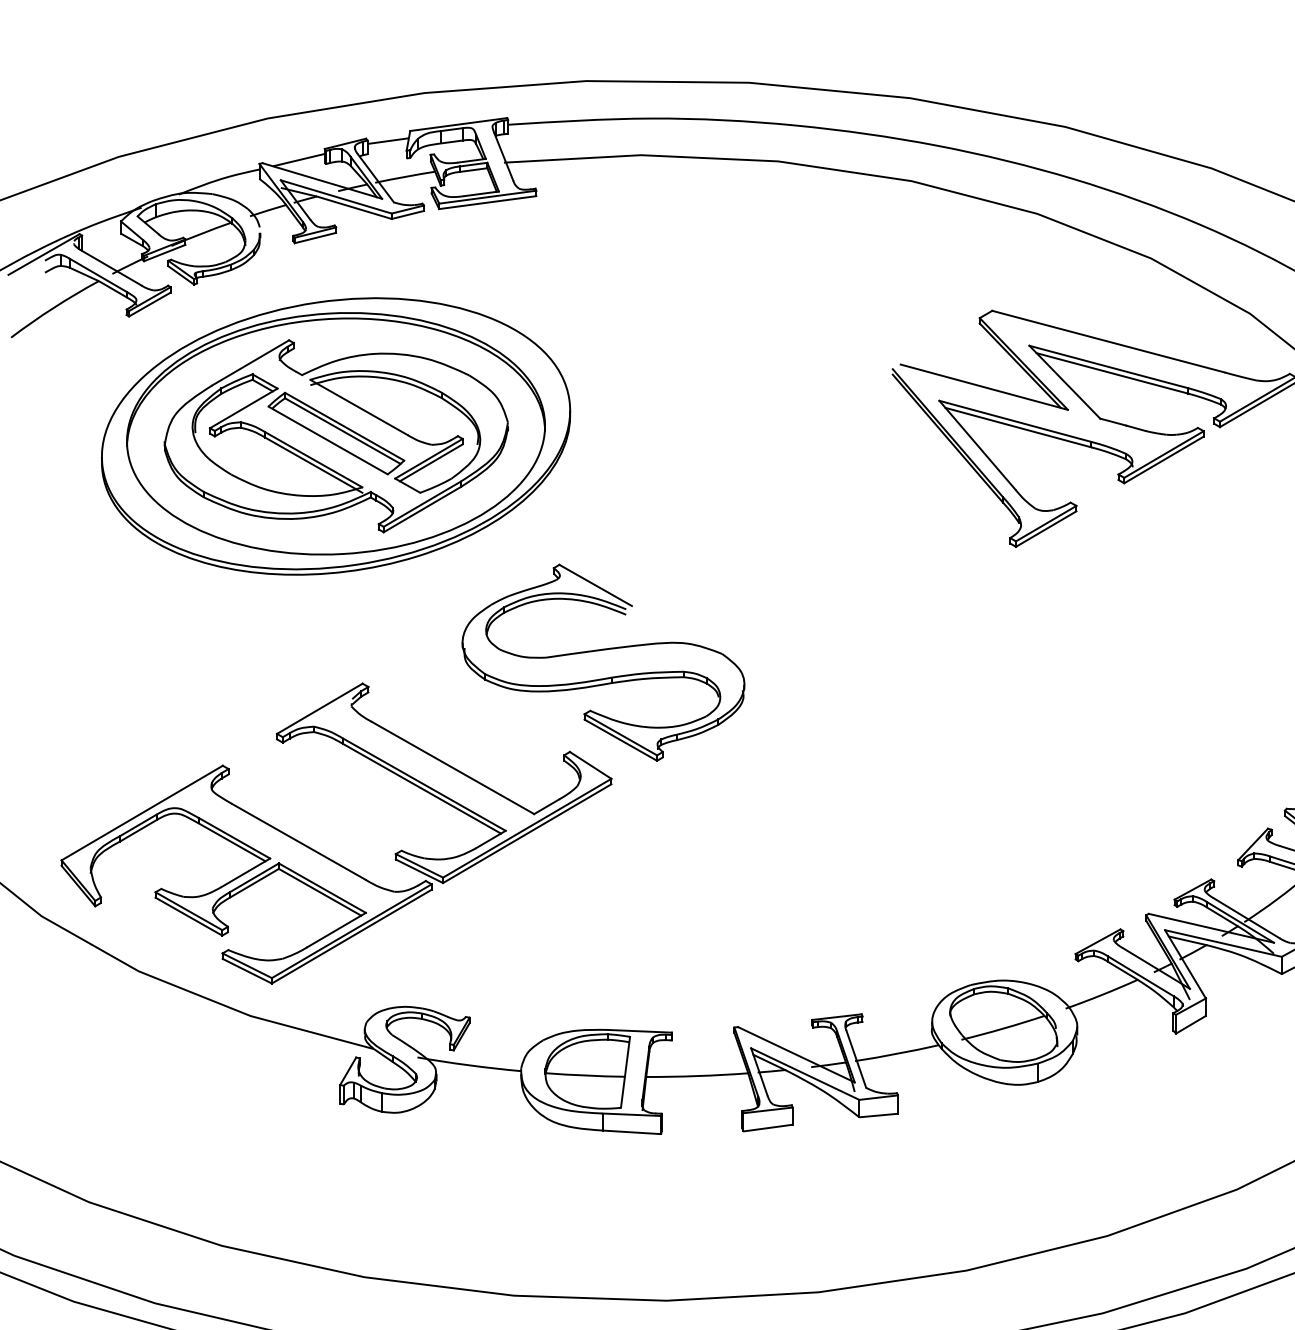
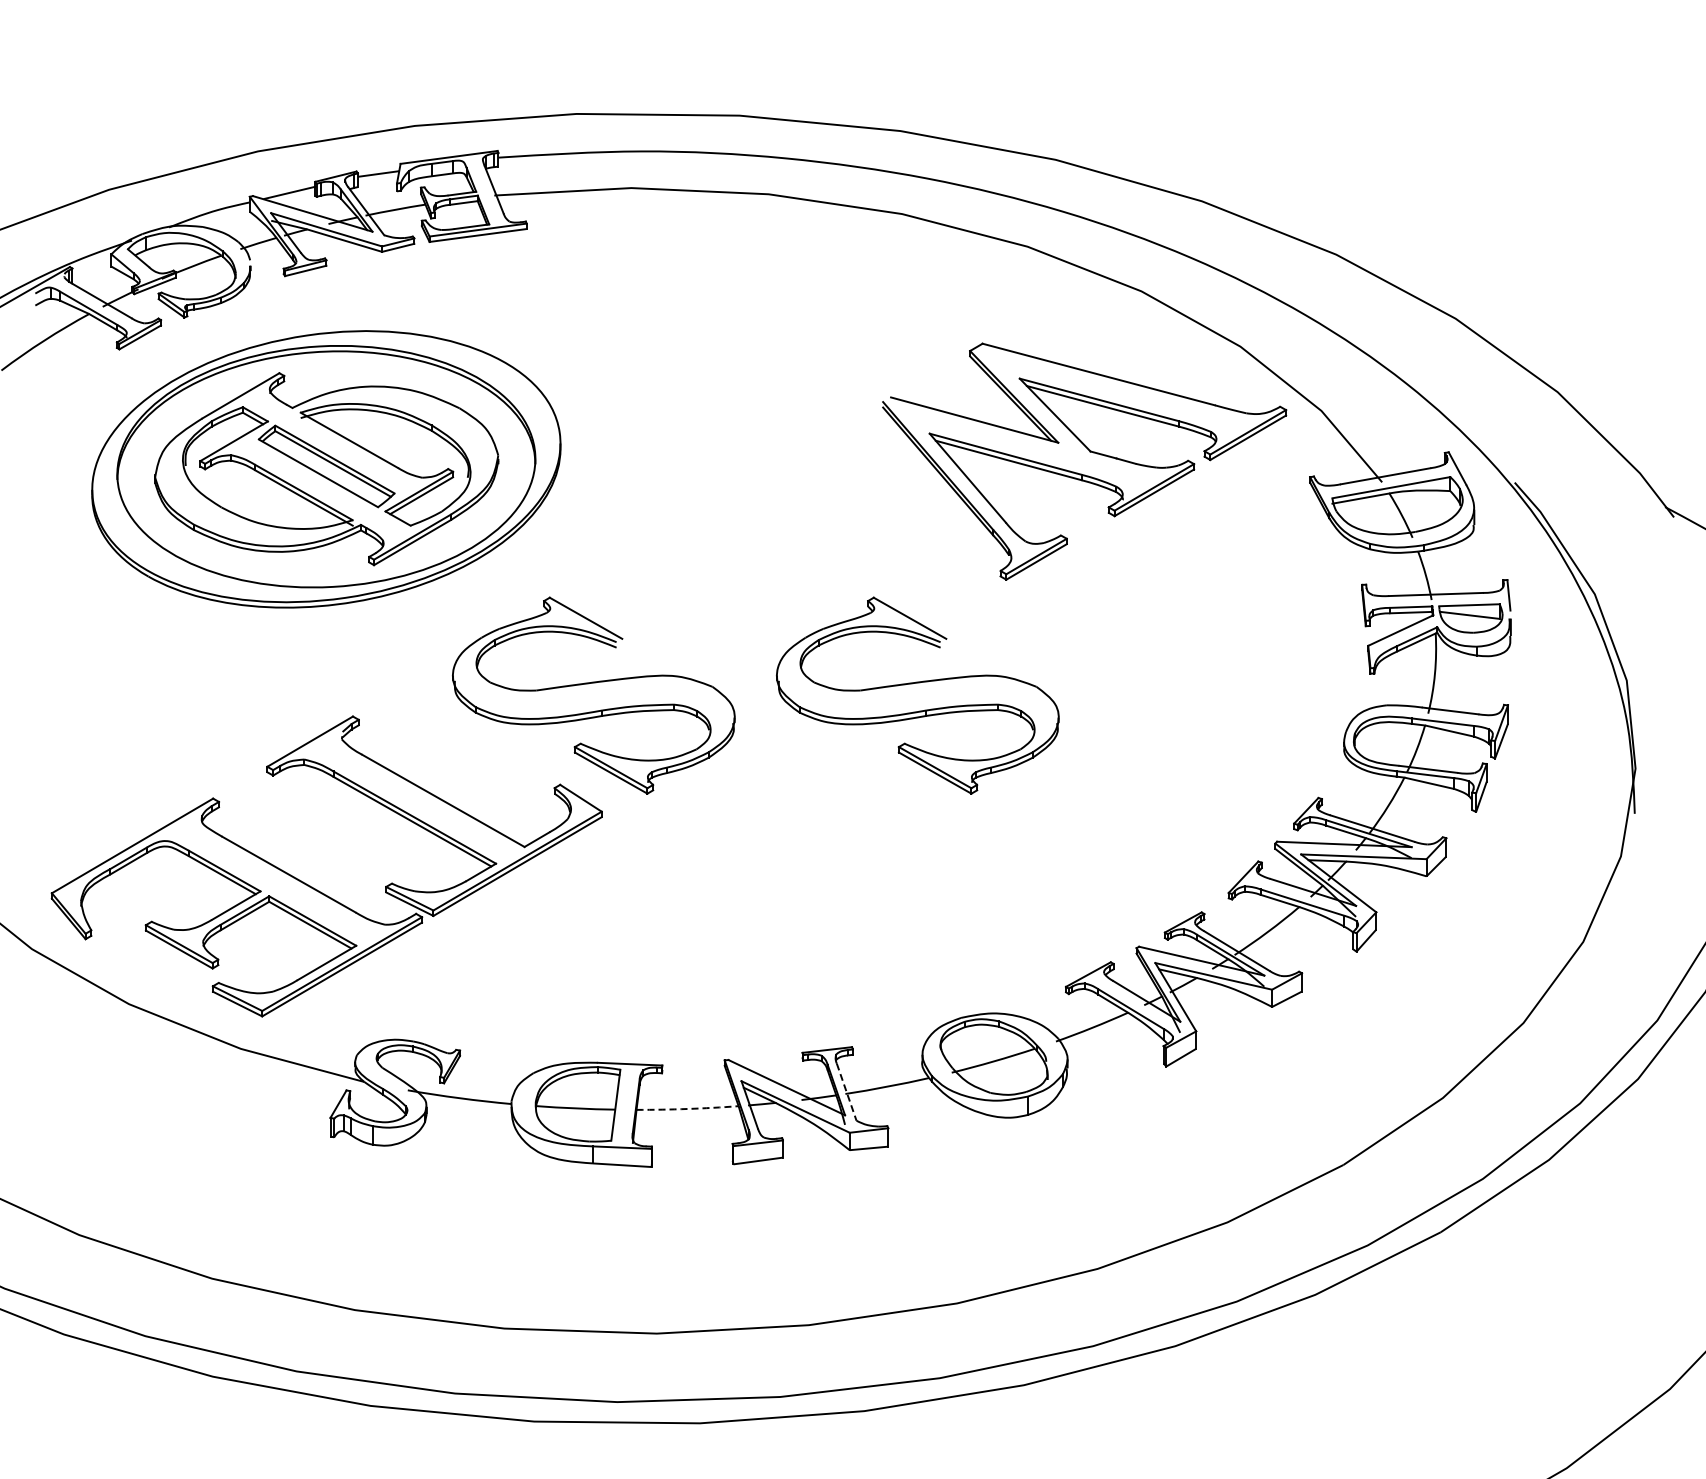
part: (927, 650) -> (917, 683), added
line: (856, 1059) -> (846, 1092), solid -> dashed
arc: (697, 1075) -> (687, 1108), solid -> dashed

